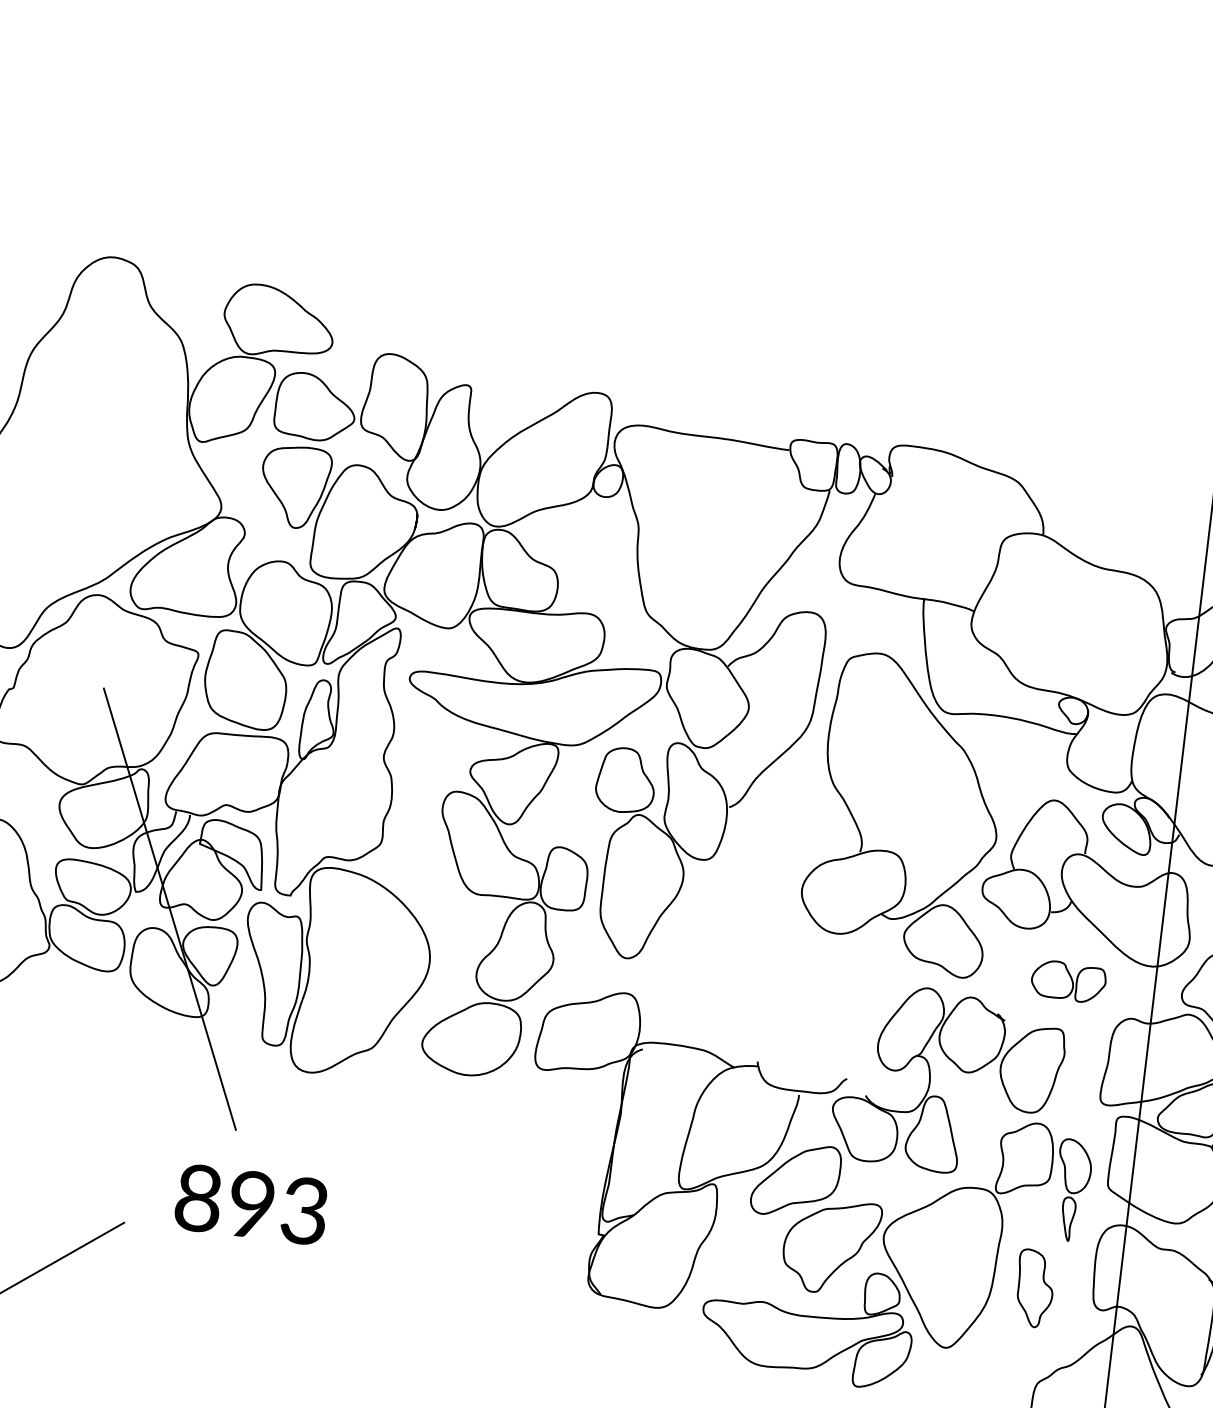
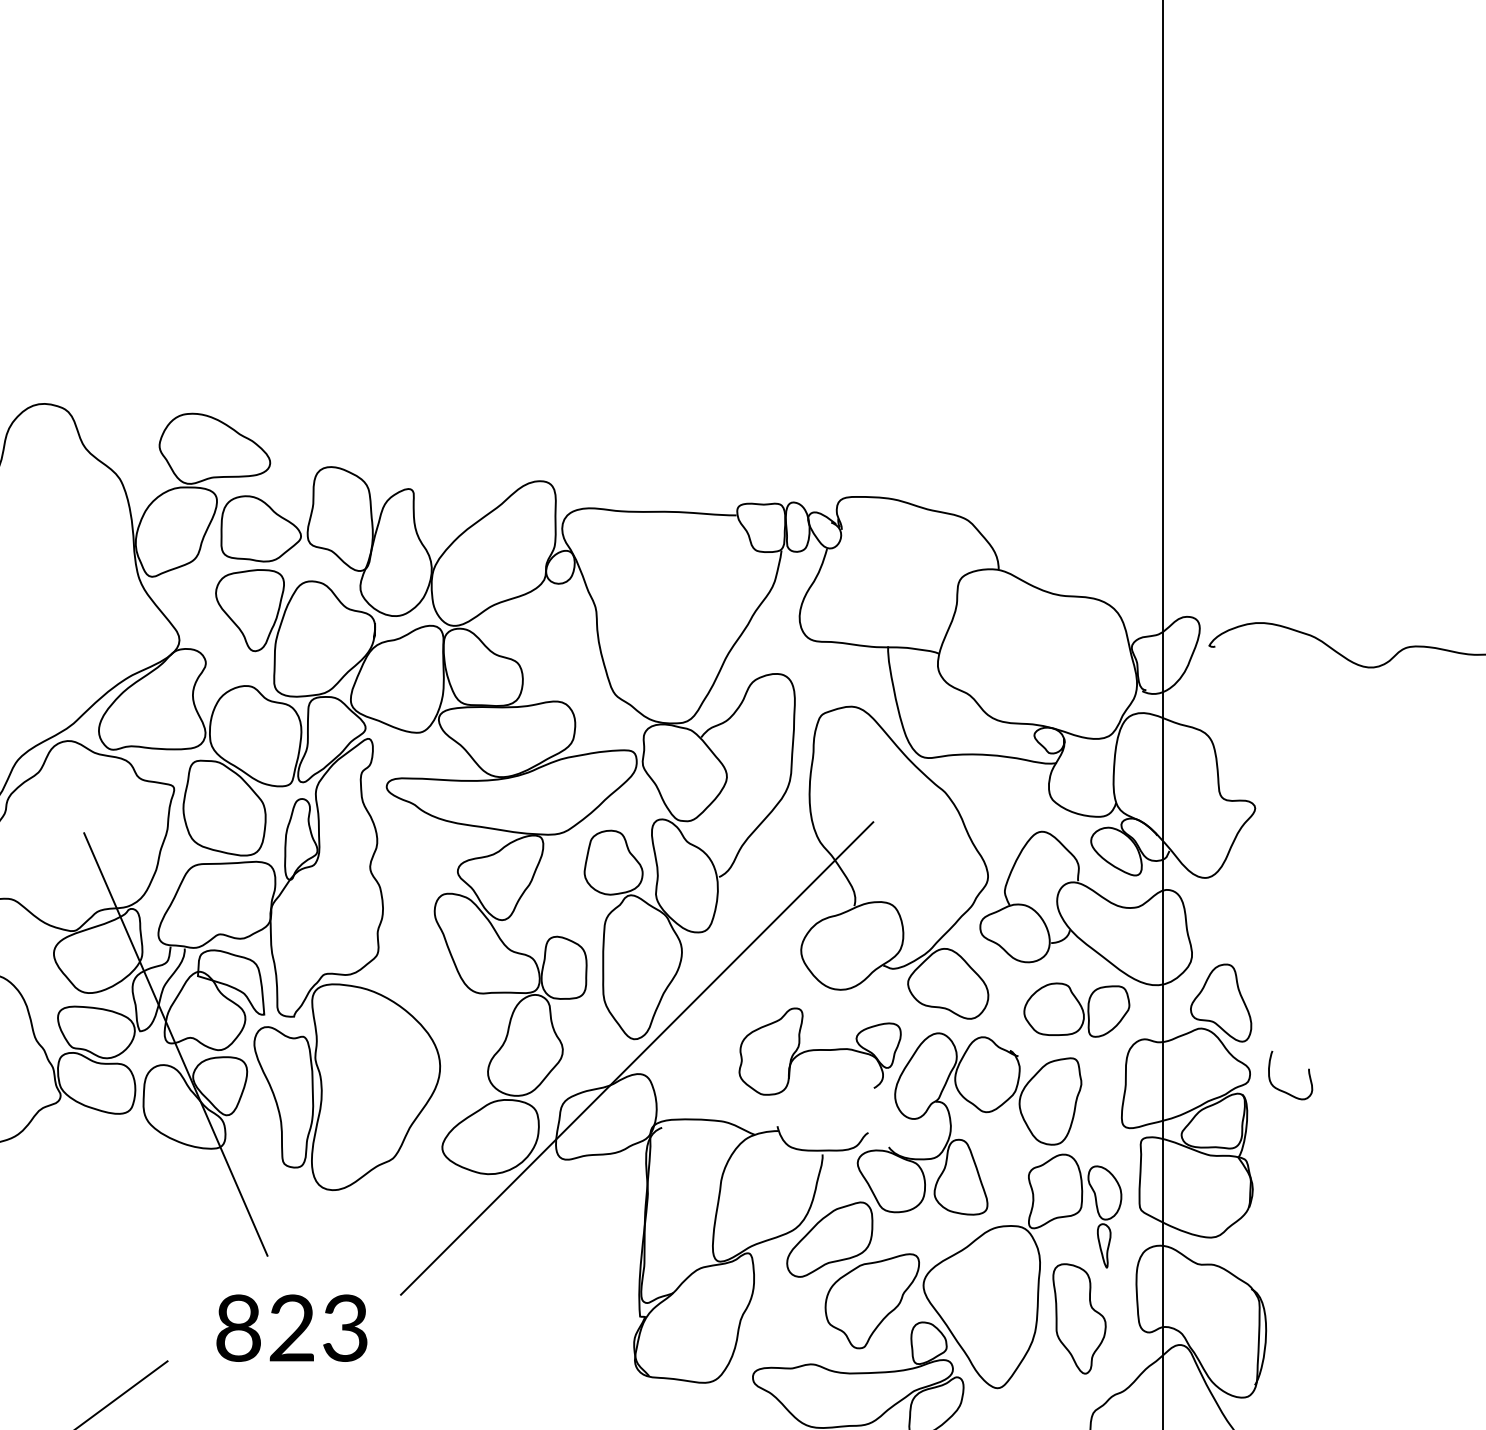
line: (626, 977) -> (637, 1058), added
part: (1068, 981) -> (1076, 1009), size x1.43
part: (808, 992) -> (819, 1051), added
text: (251, 1203) -> (291, 1327), 893 -> 823
part: (1034, 1288) -> (1079, 1318), size x1.43

